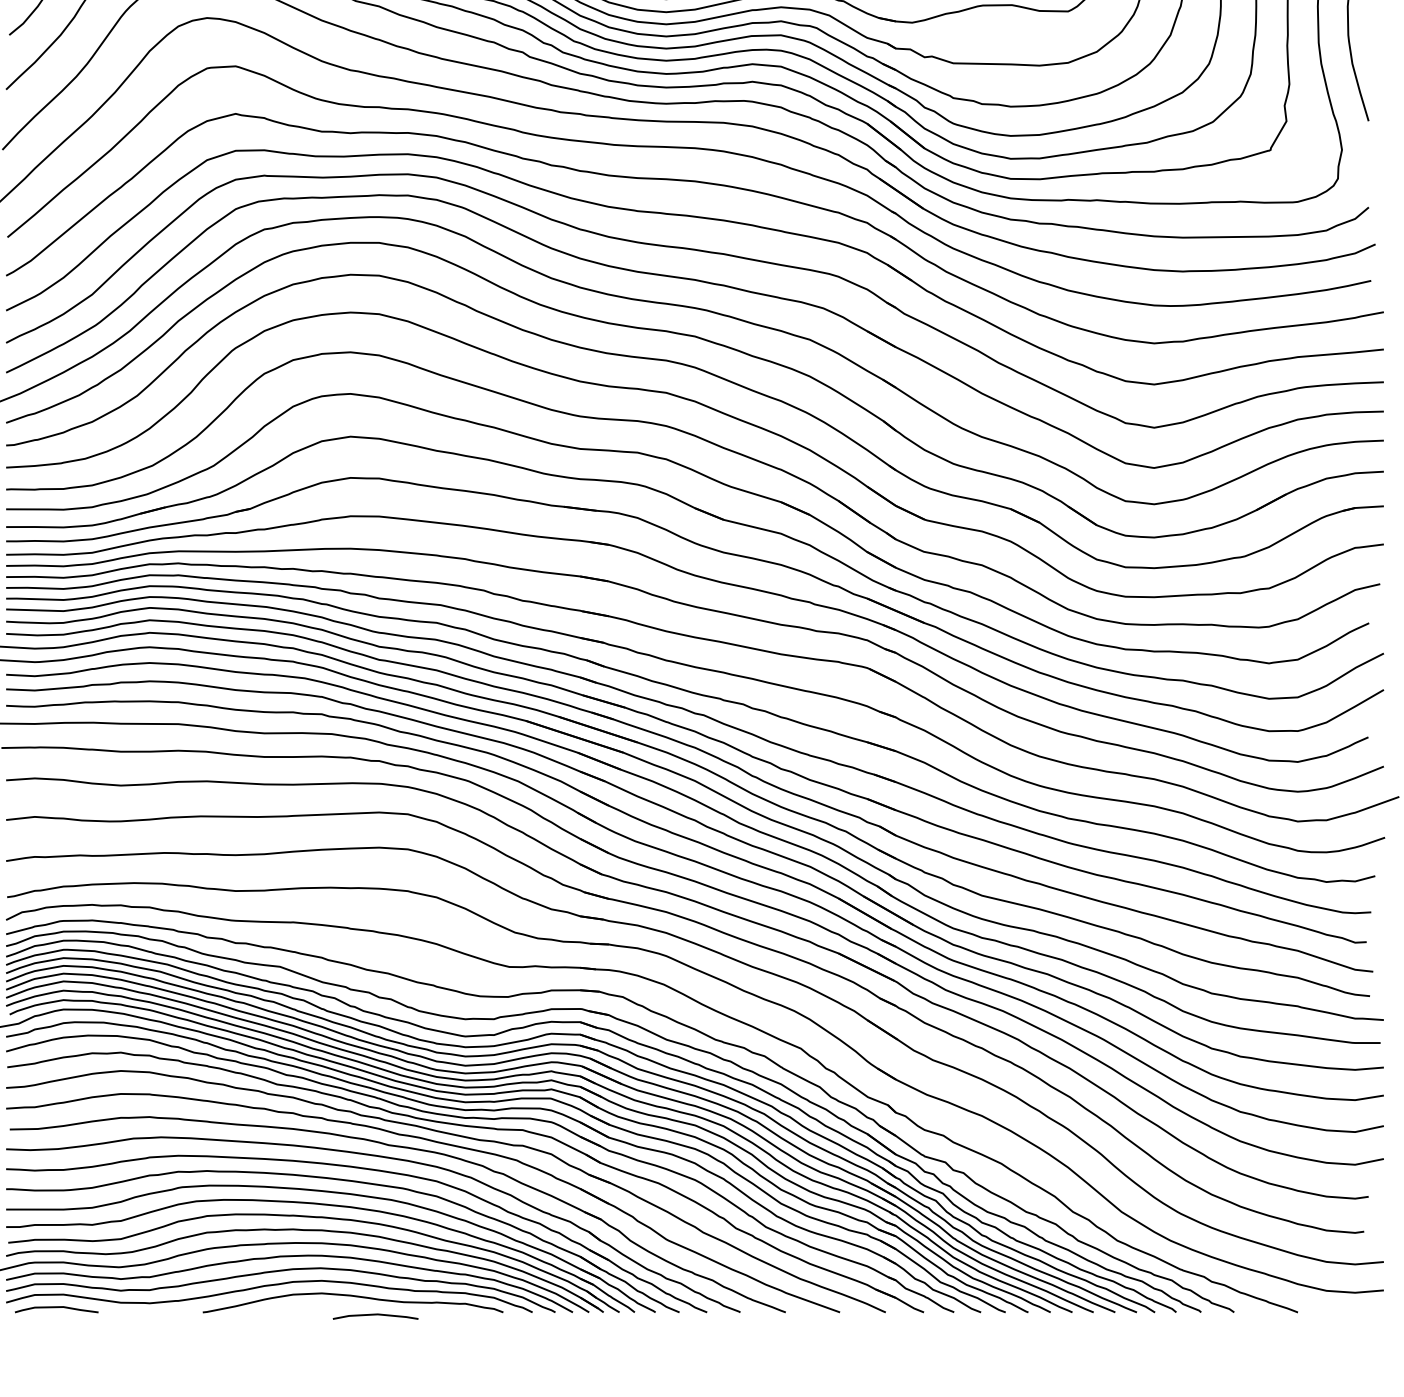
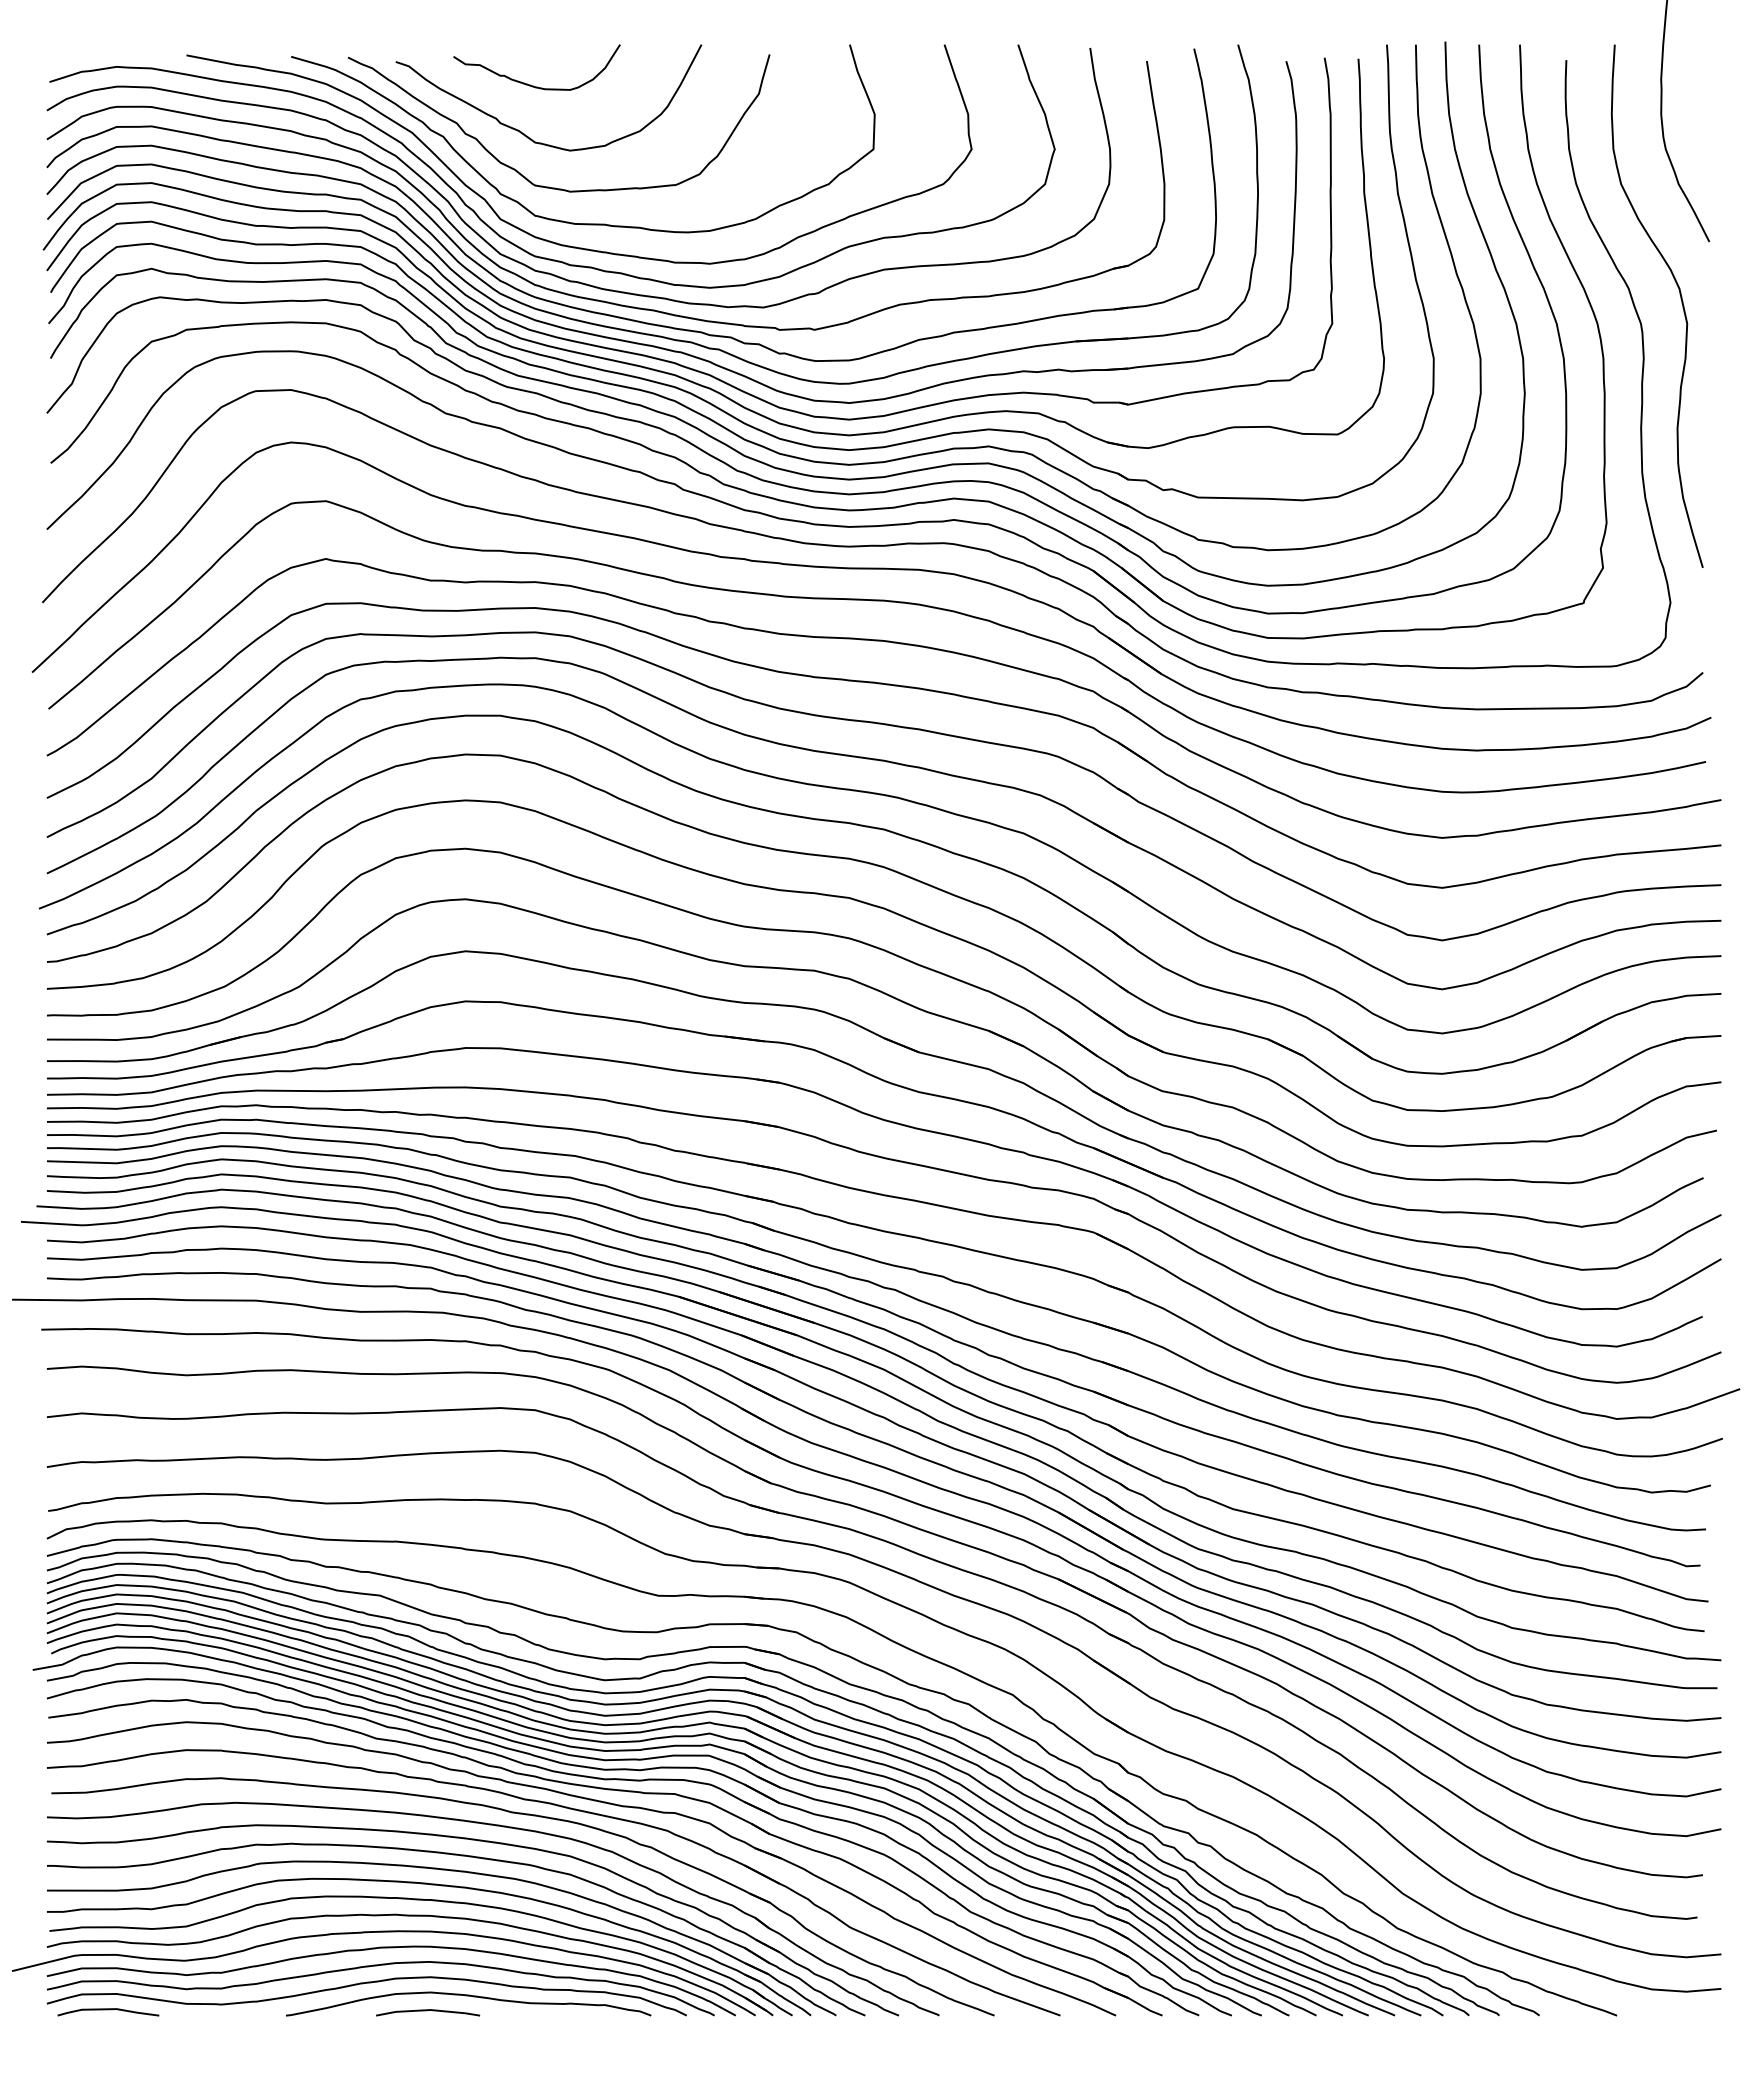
line: (375, 1315) -> (427, 2011), moved

